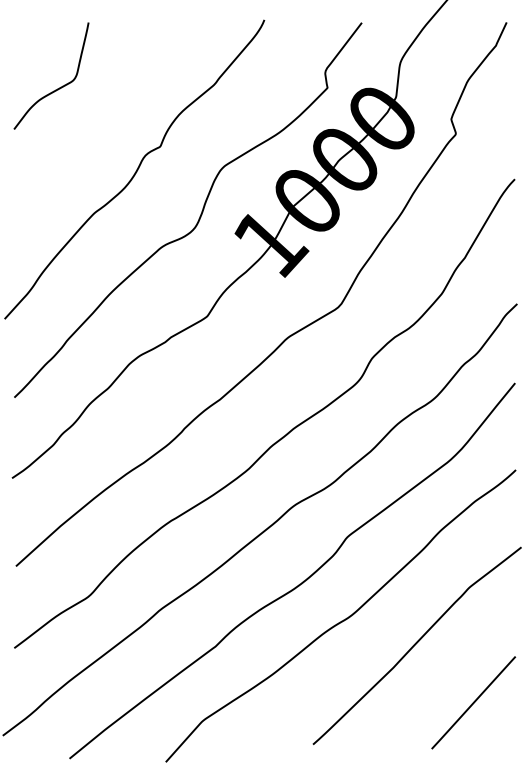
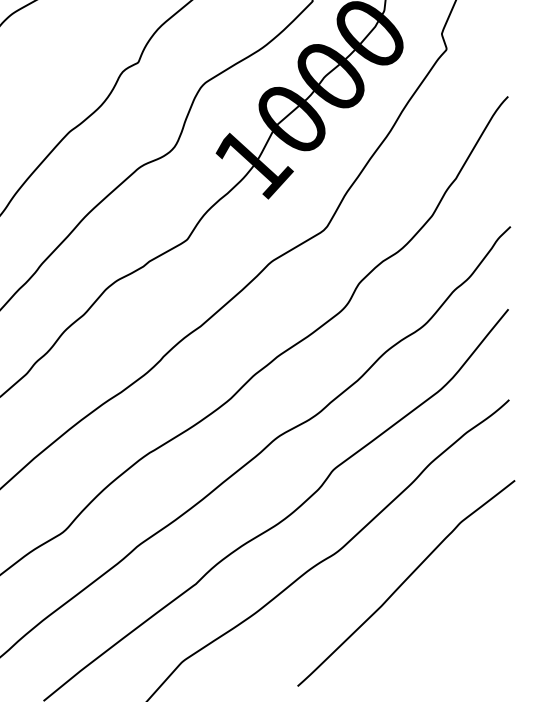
line: (473, 702) -> (464, 642), removed

